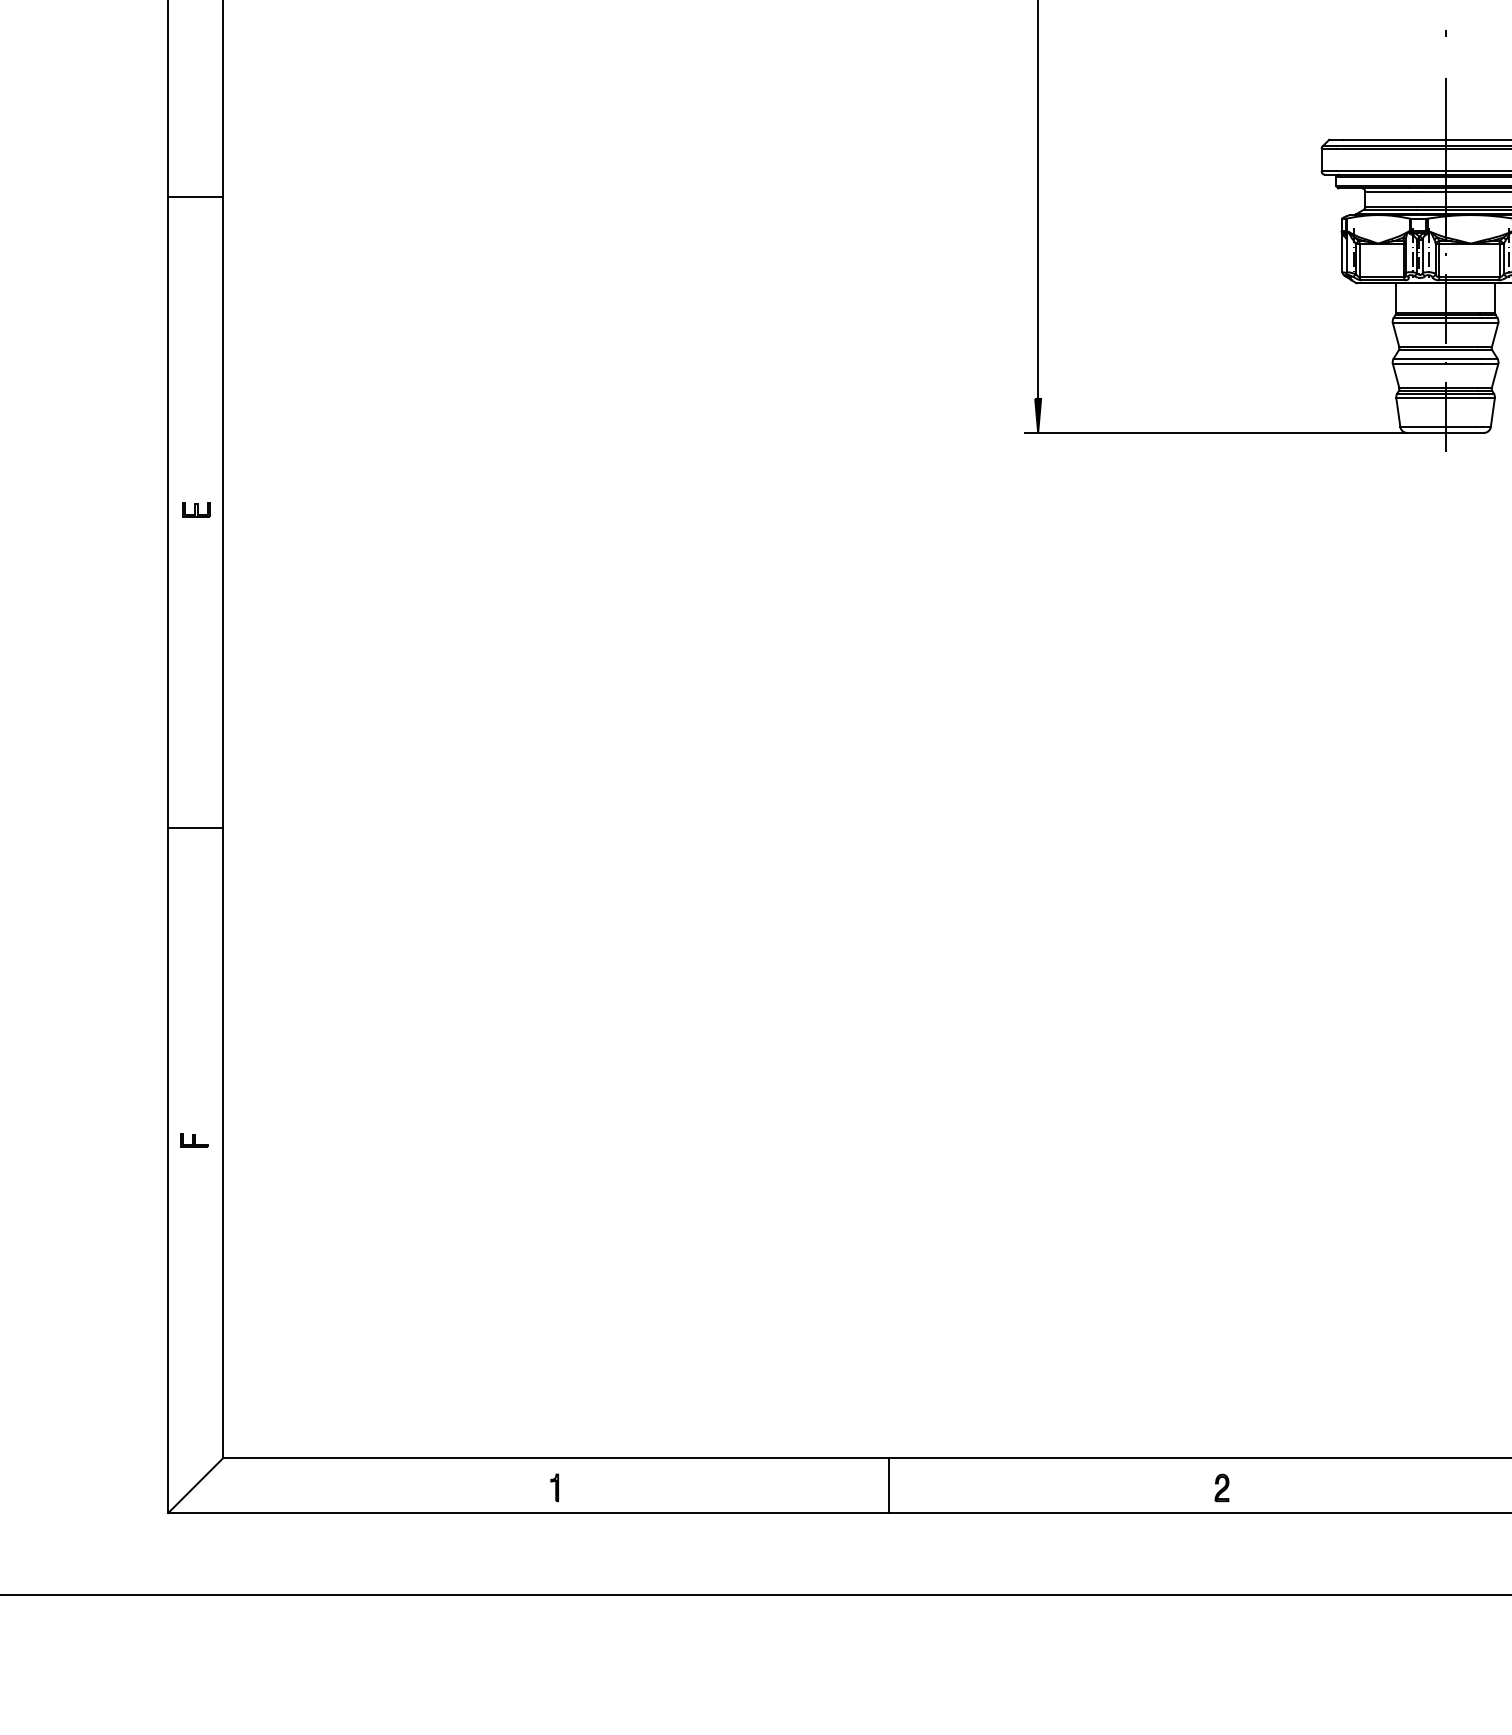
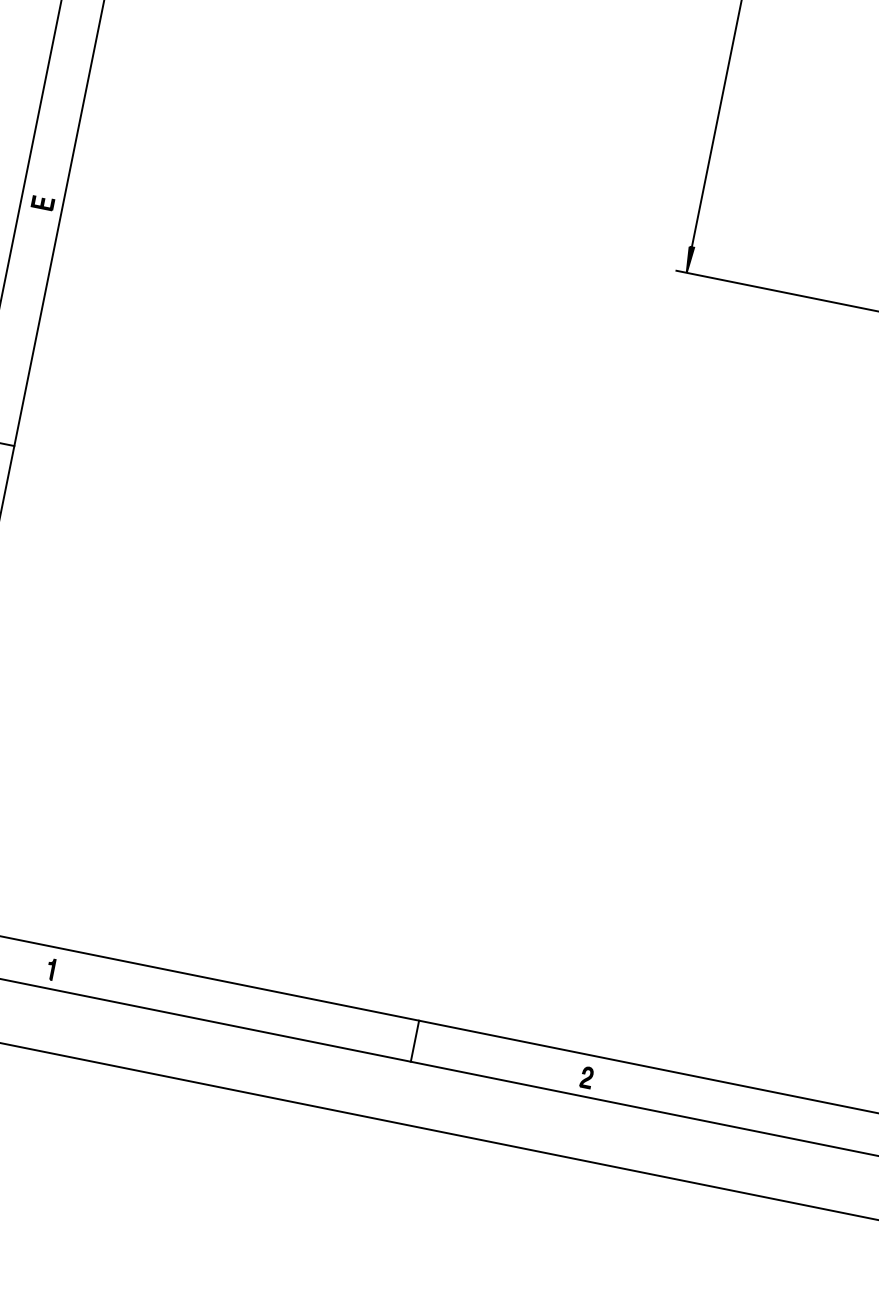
part: (554, 1487) -> (50, 969), moved
part: (1221, 1487) -> (586, 1077), moved

